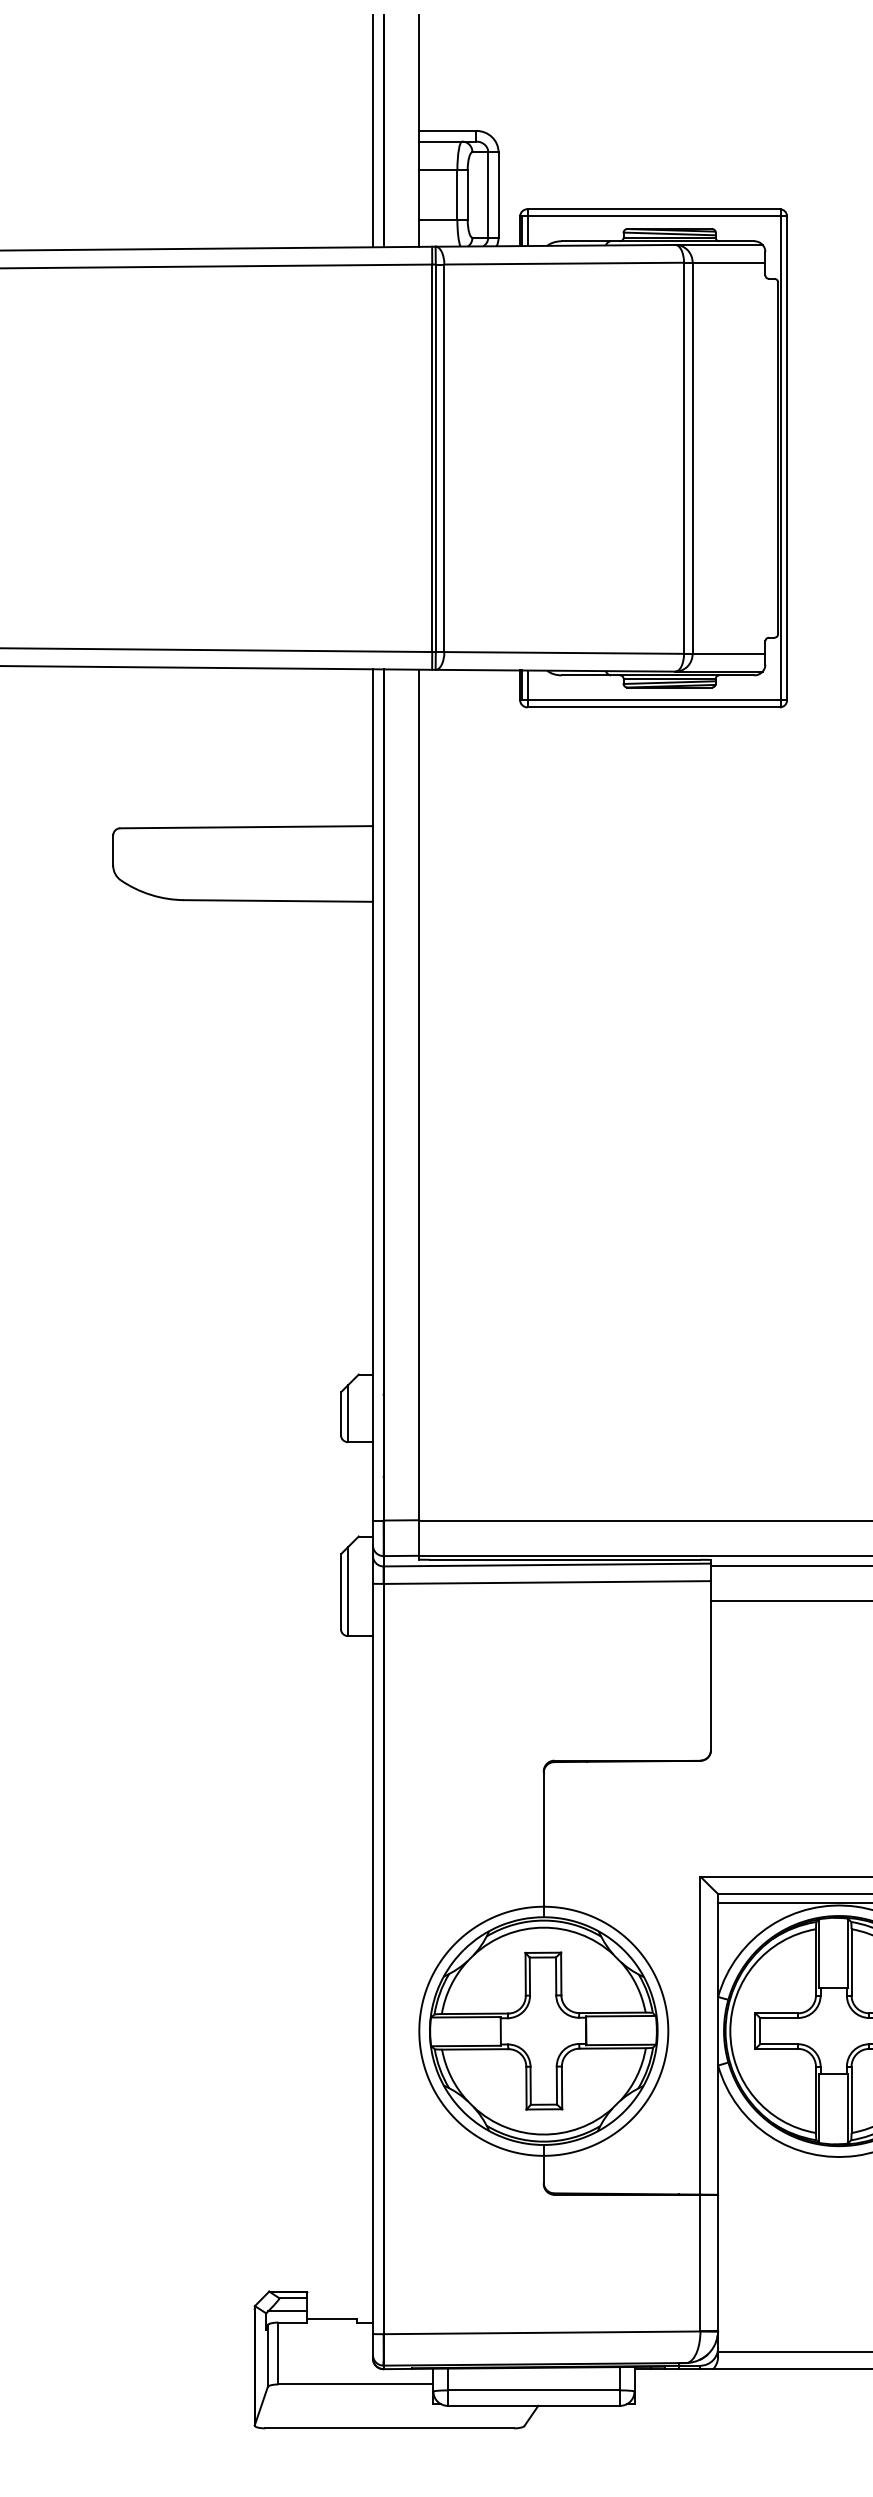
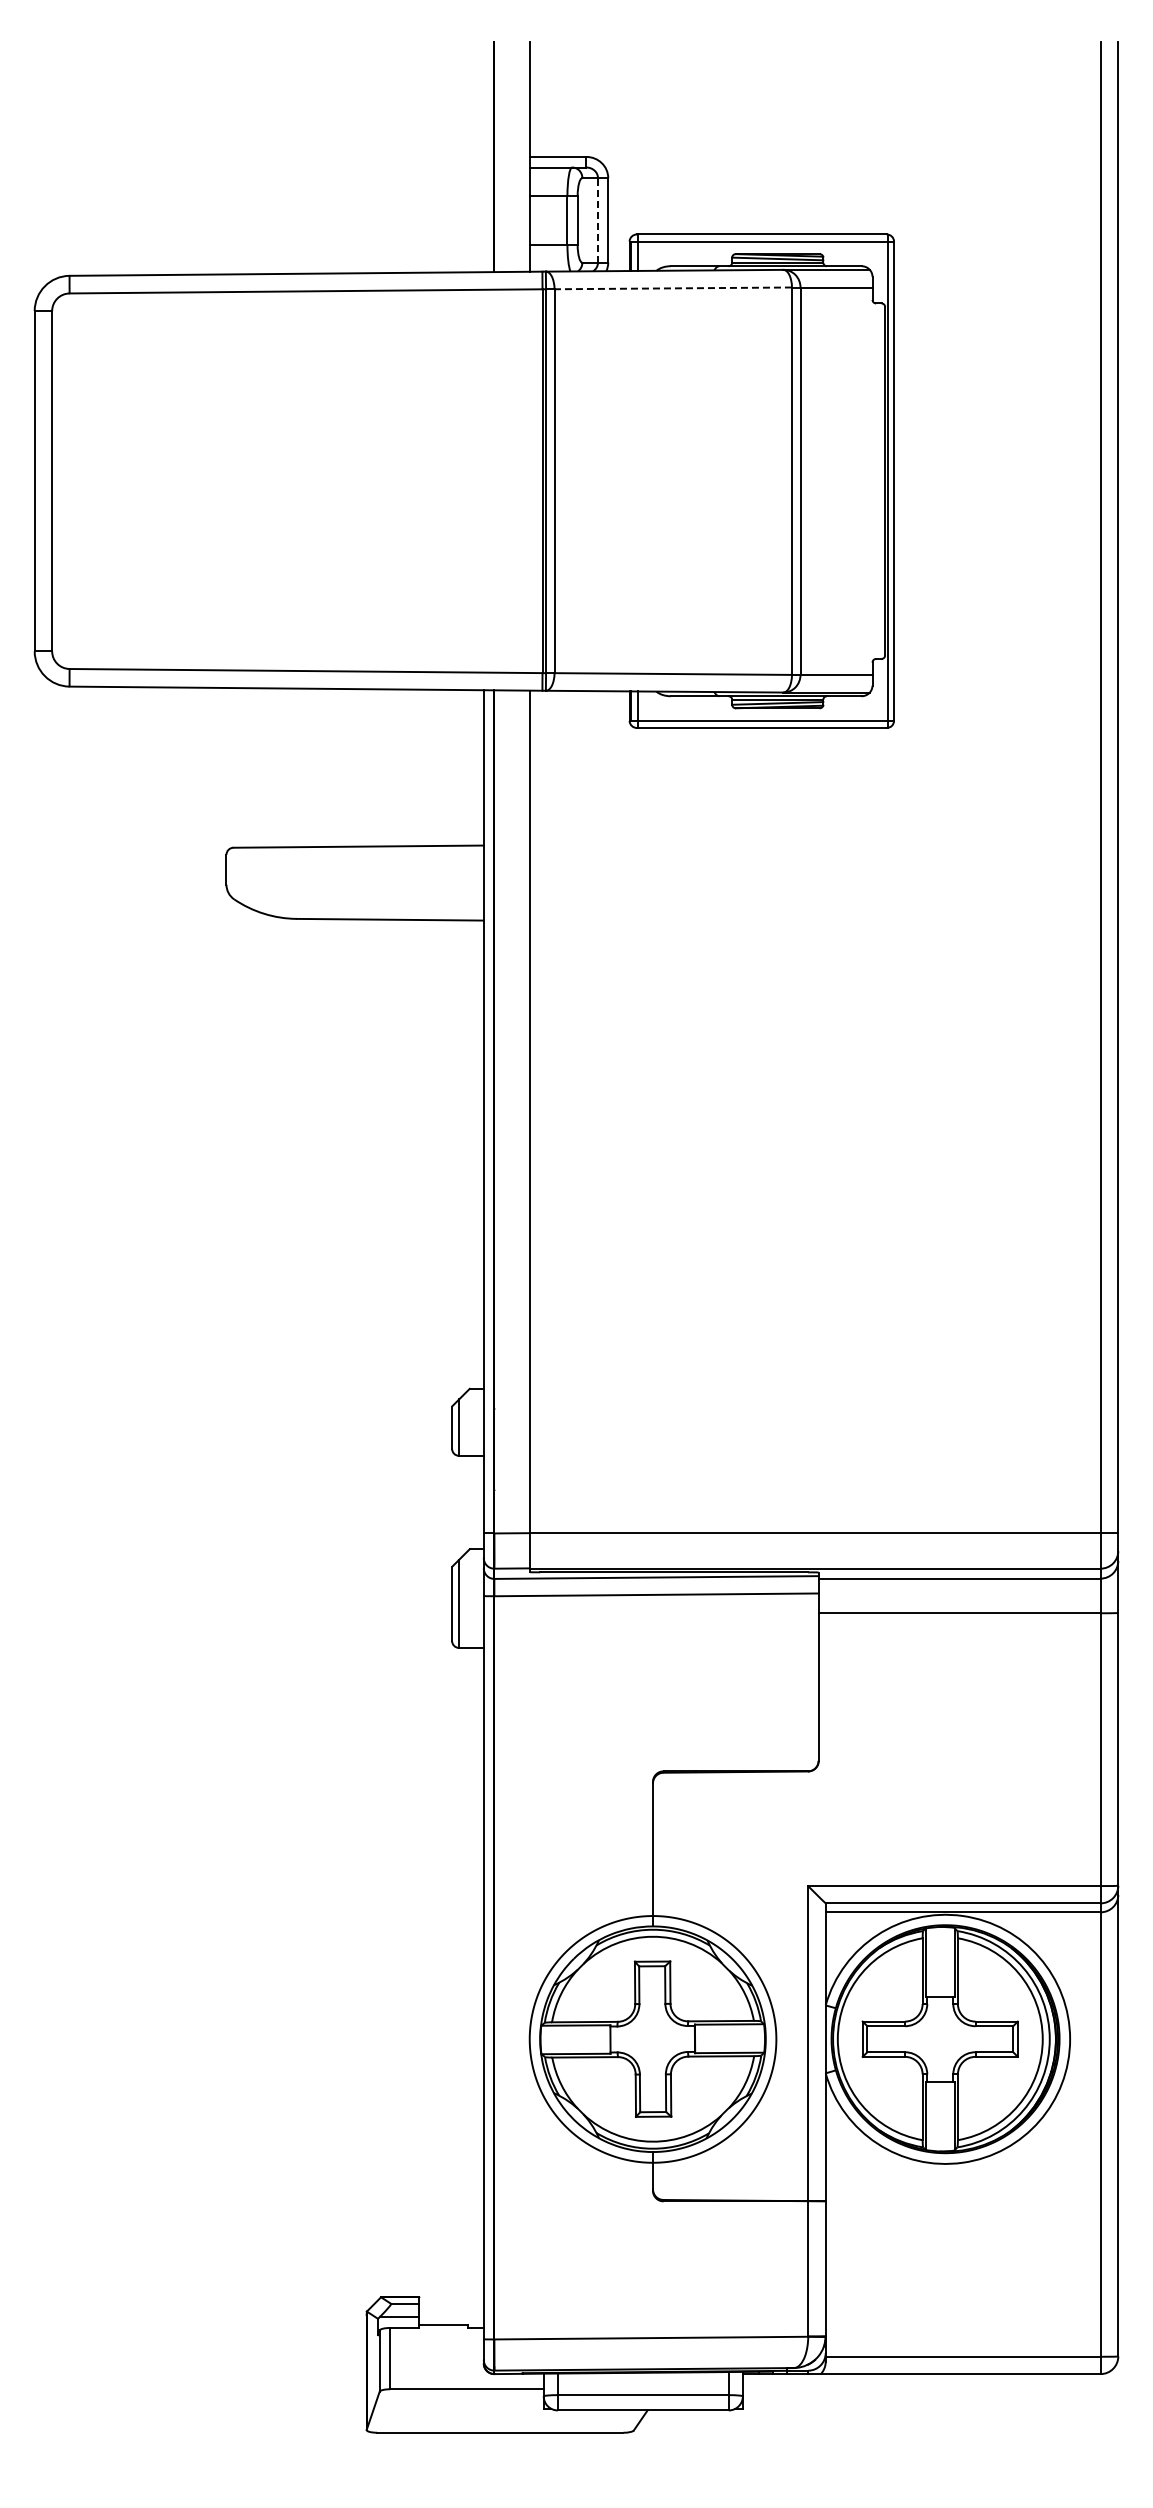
line: (372, 131) -> (483, 157), removed
line: (488, 194) -> (598, 219), solid -> dashed
line: (564, 263) -> (673, 288), solid -> dashed

